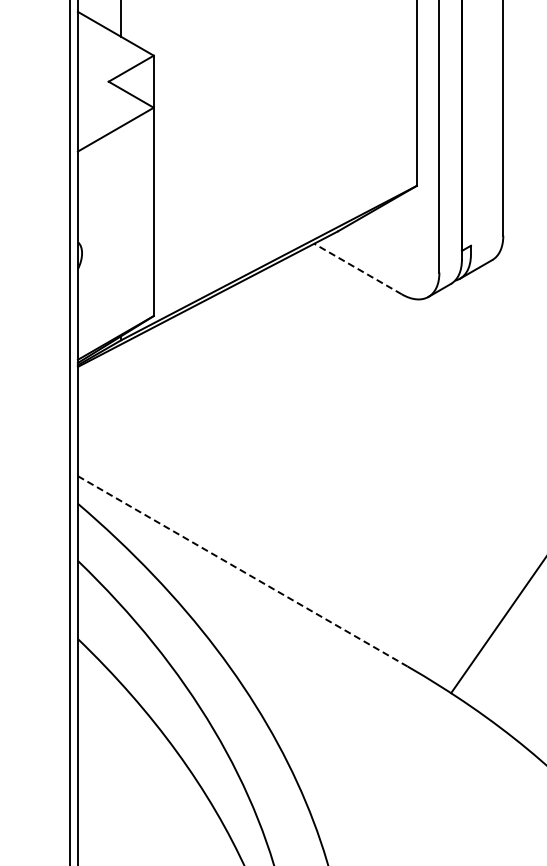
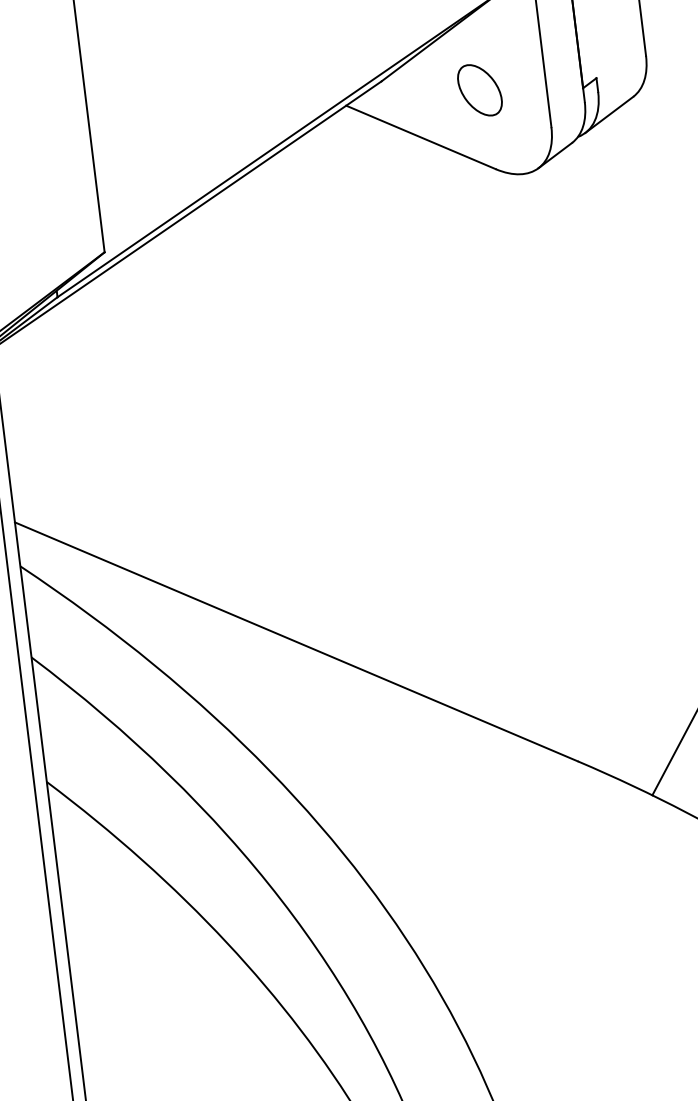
part: (397, 244) -> (479, 90), added
line: (358, 269) -> (421, 138), dashed -> solid
line: (243, 571) -> (297, 641), dashed -> solid

